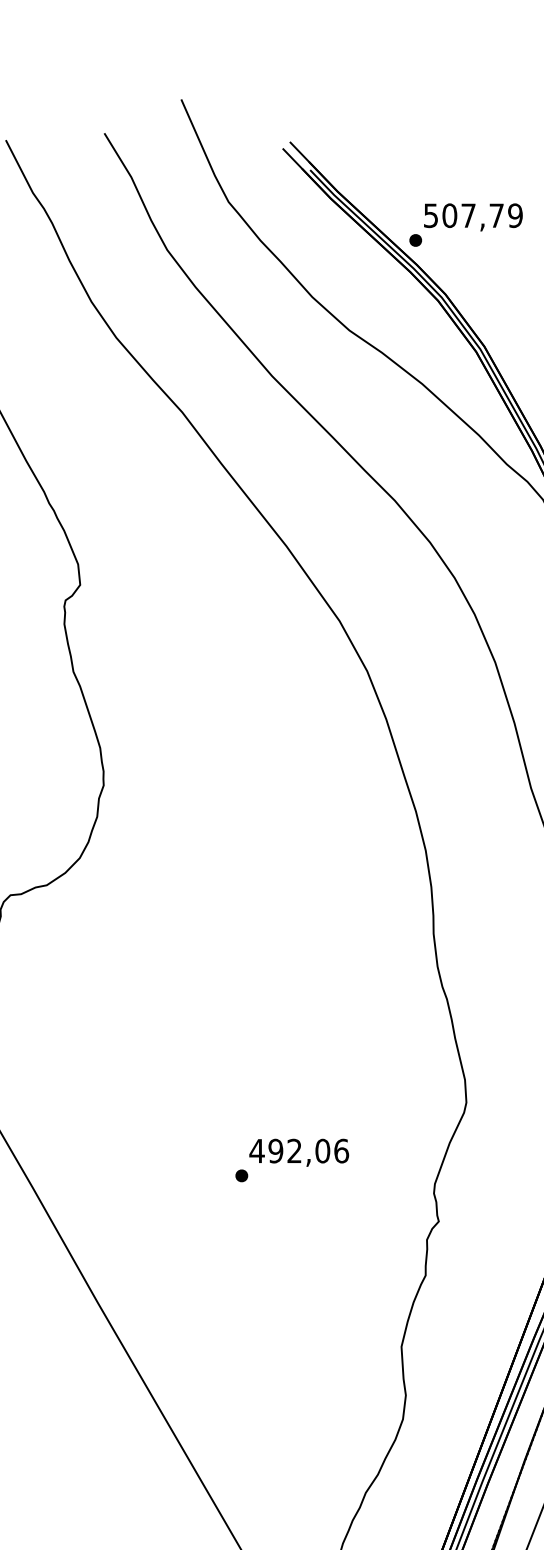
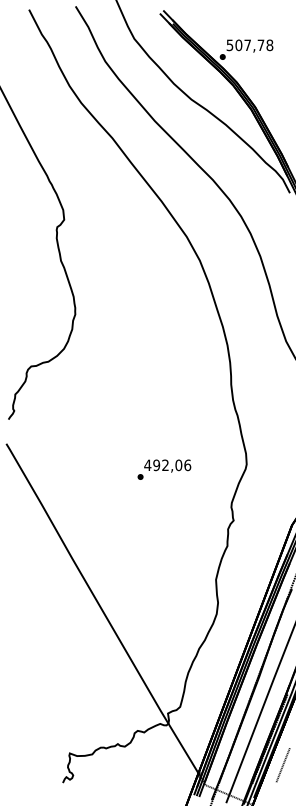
text: (514, 216) -> (269, 45), 507,79 -> 507,78
text: (292, 1159) -> (164, 469), moved

